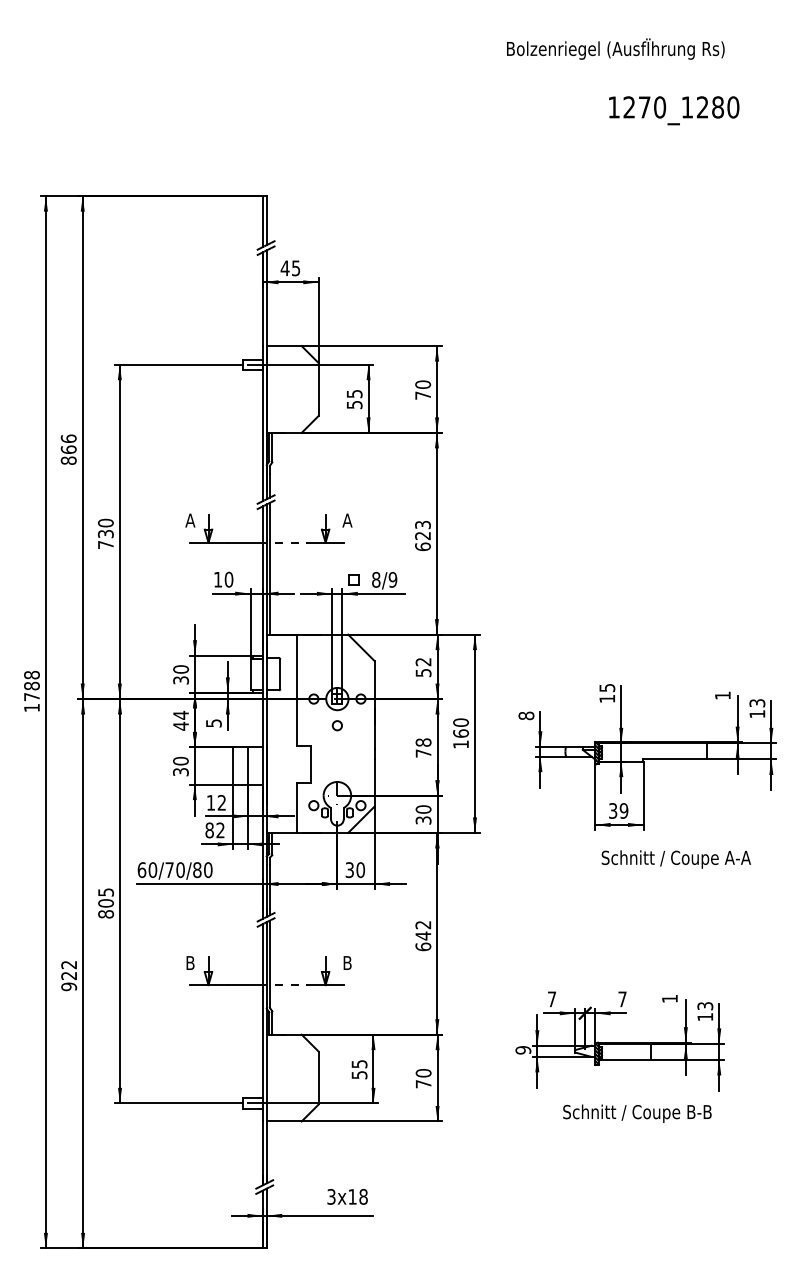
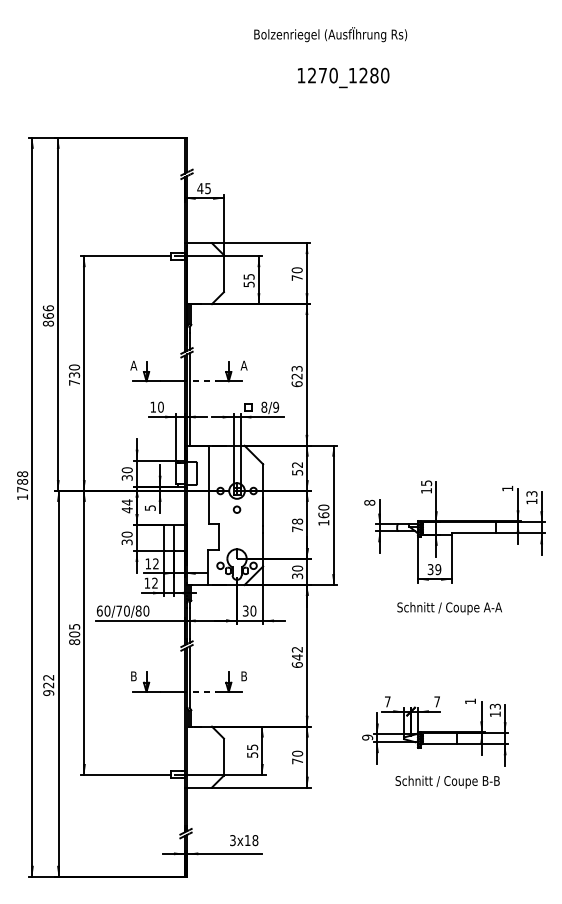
text: (615, 48) -> (330, 34), moved
text: (674, 110) -> (343, 77), moved
text: (209, 830) -> (147, 583), 82 -> 12
text: (675, 859) -> (449, 608), moved

